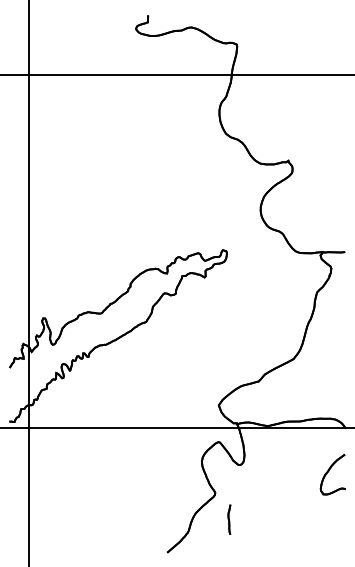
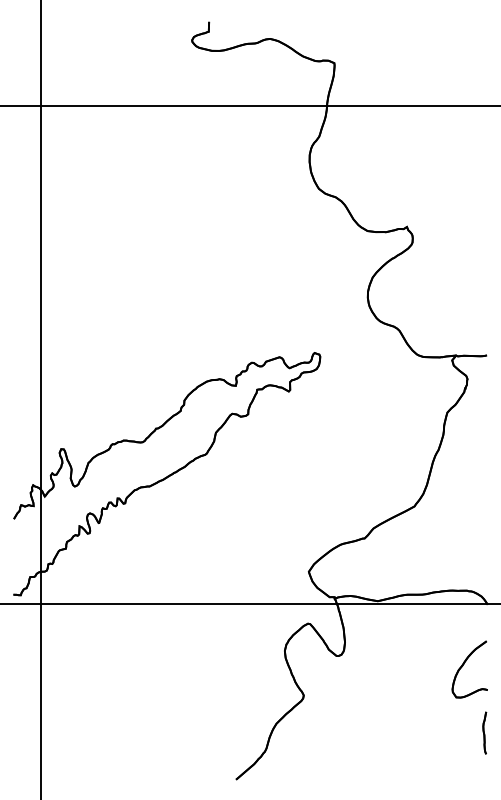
part: (229, 519) -> (484, 732), moved

